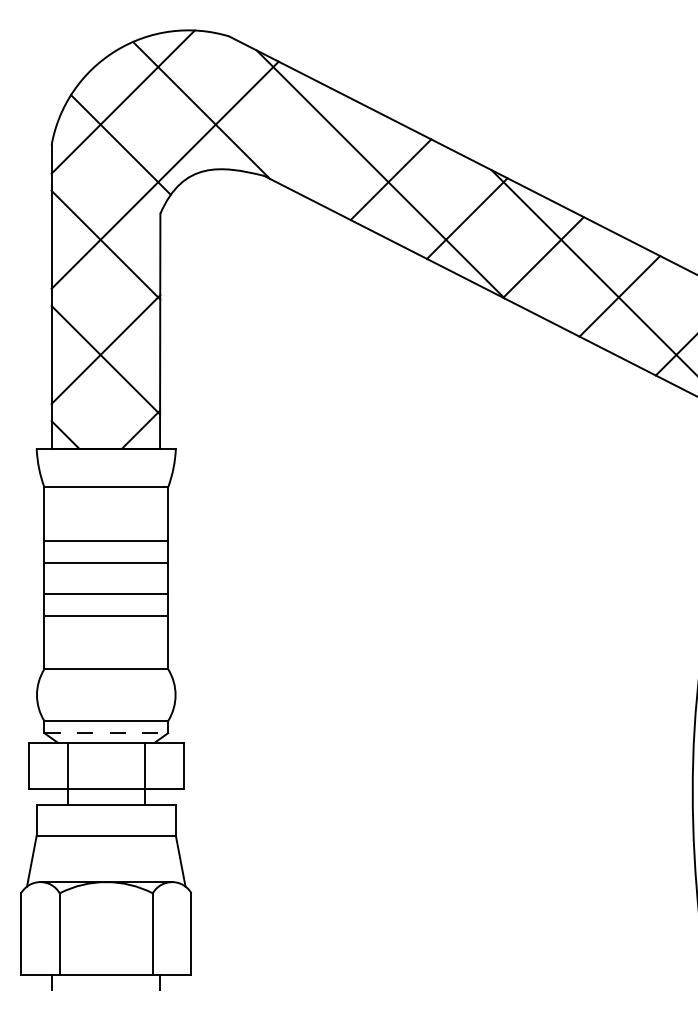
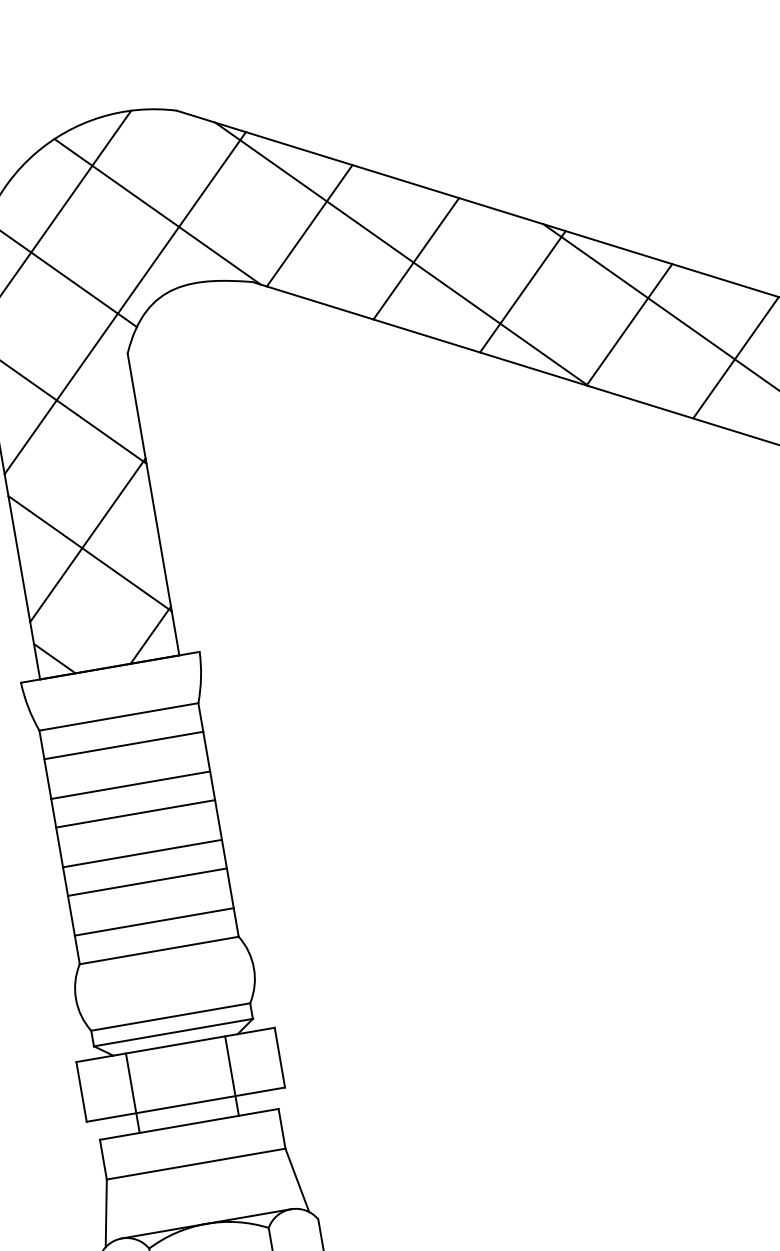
line: (314, 140) -> (309, 225), added
line: (106, 509) -> (124, 745), added
line: (106, 646) -> (154, 921), added
line: (106, 733) -> (173, 1032), dashed -> solid

